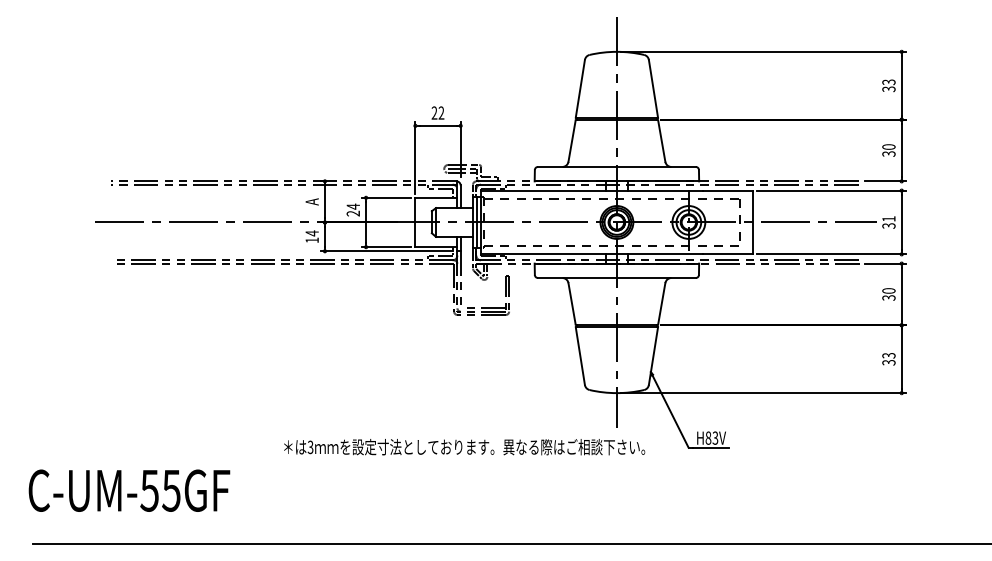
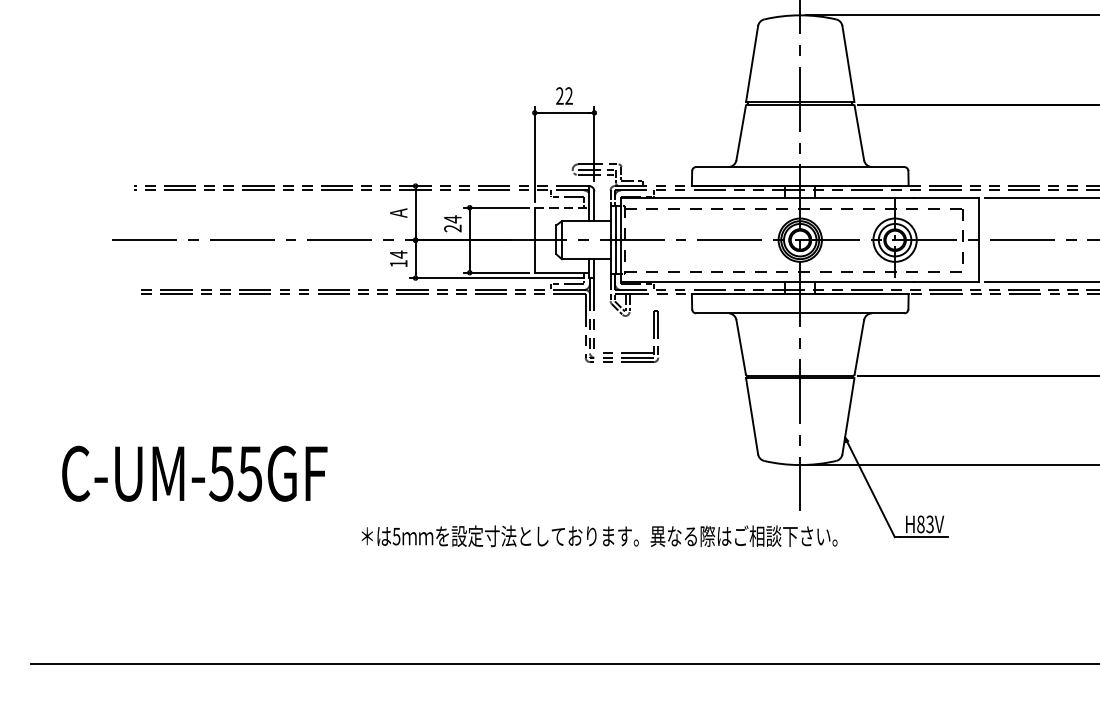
line: (435, 197) -> (561, 207), solid -> dashed
text: (310, 446) -> (396, 535), 3 -> 5
text: (129, 490) -> (194, 473), moved

